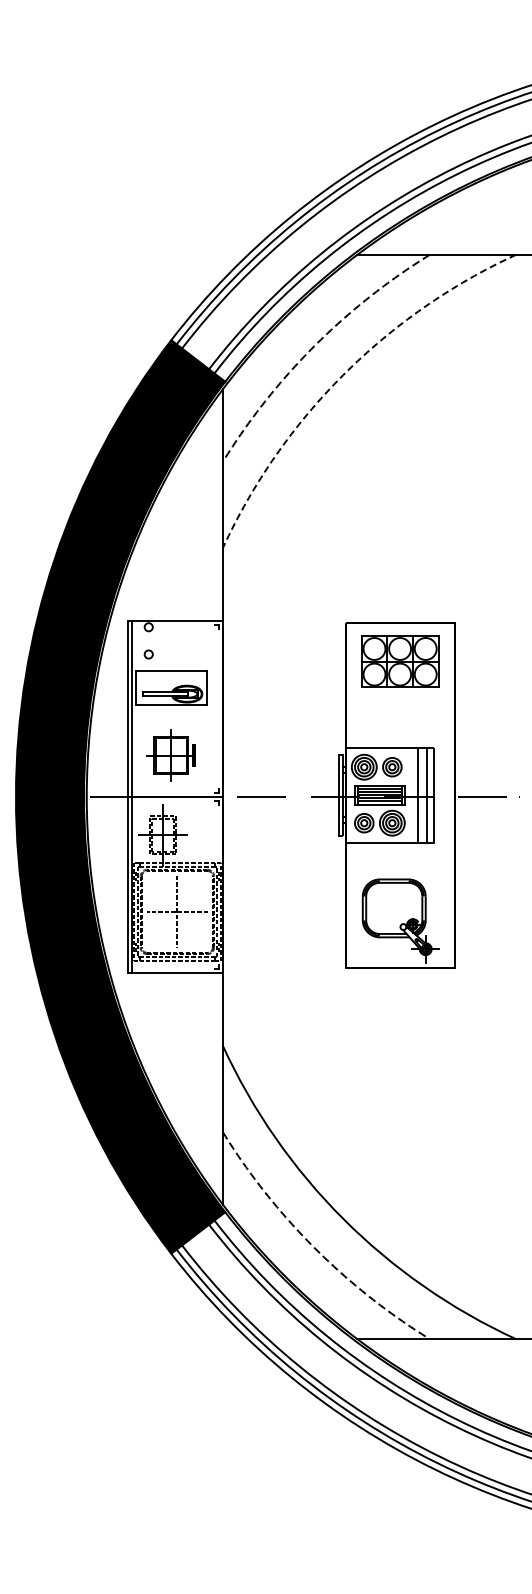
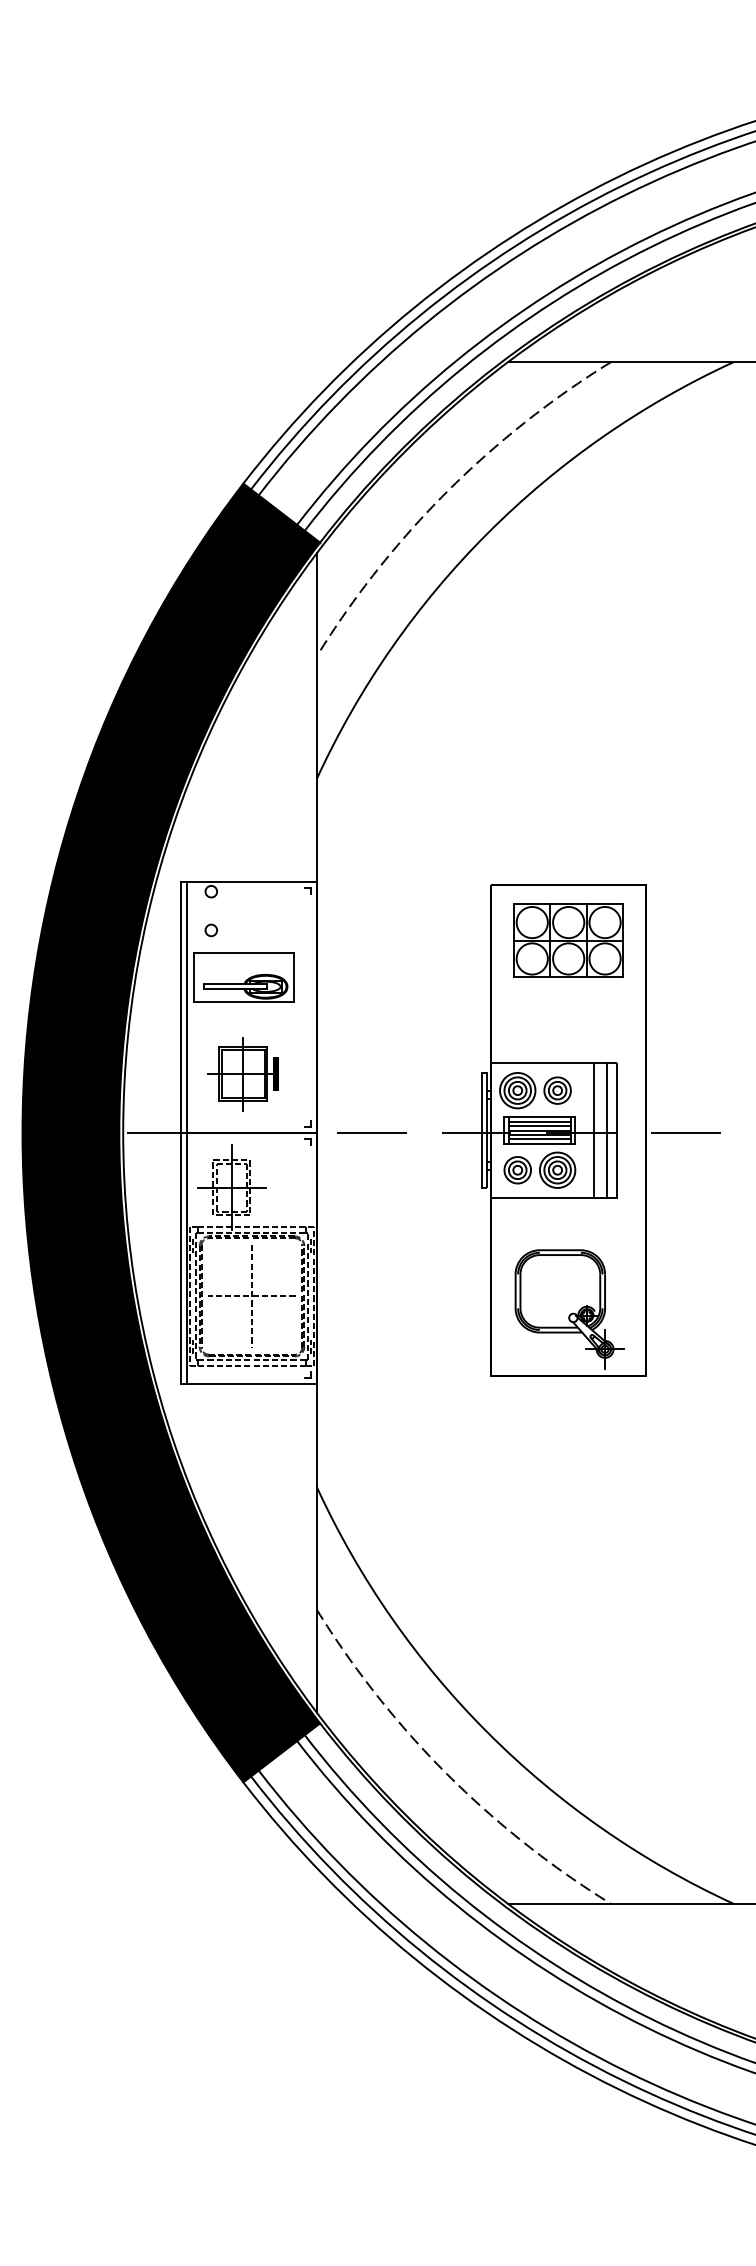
arc: (343, 375) -> (488, 533), dashed -> solid

